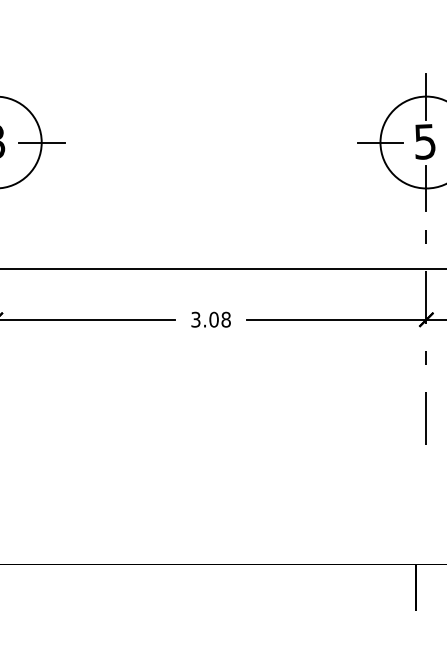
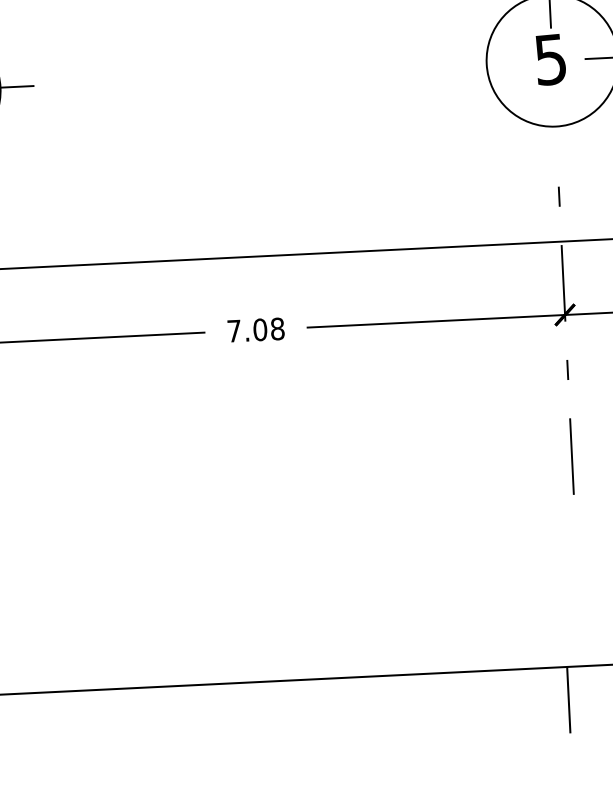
line: (380, 142) -> (486, 63), removed
line: (426, 188) -> (555, 126), removed
text: (195, 319) -> (233, 330), 3.08 -> 7.08

